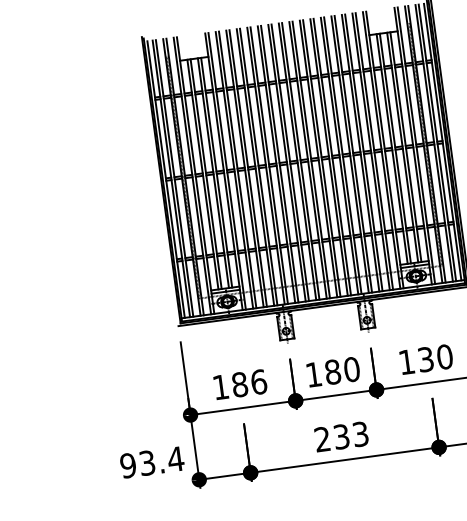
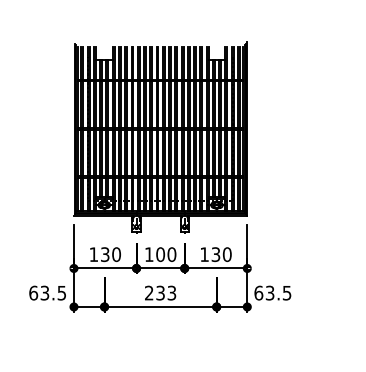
text: (332, 371) -> (160, 254), 180 -> 100
text: (248, 383) -> (110, 254), 186 -> 130
text: (151, 461) -> (47, 292), 93.4 -> 63.5

